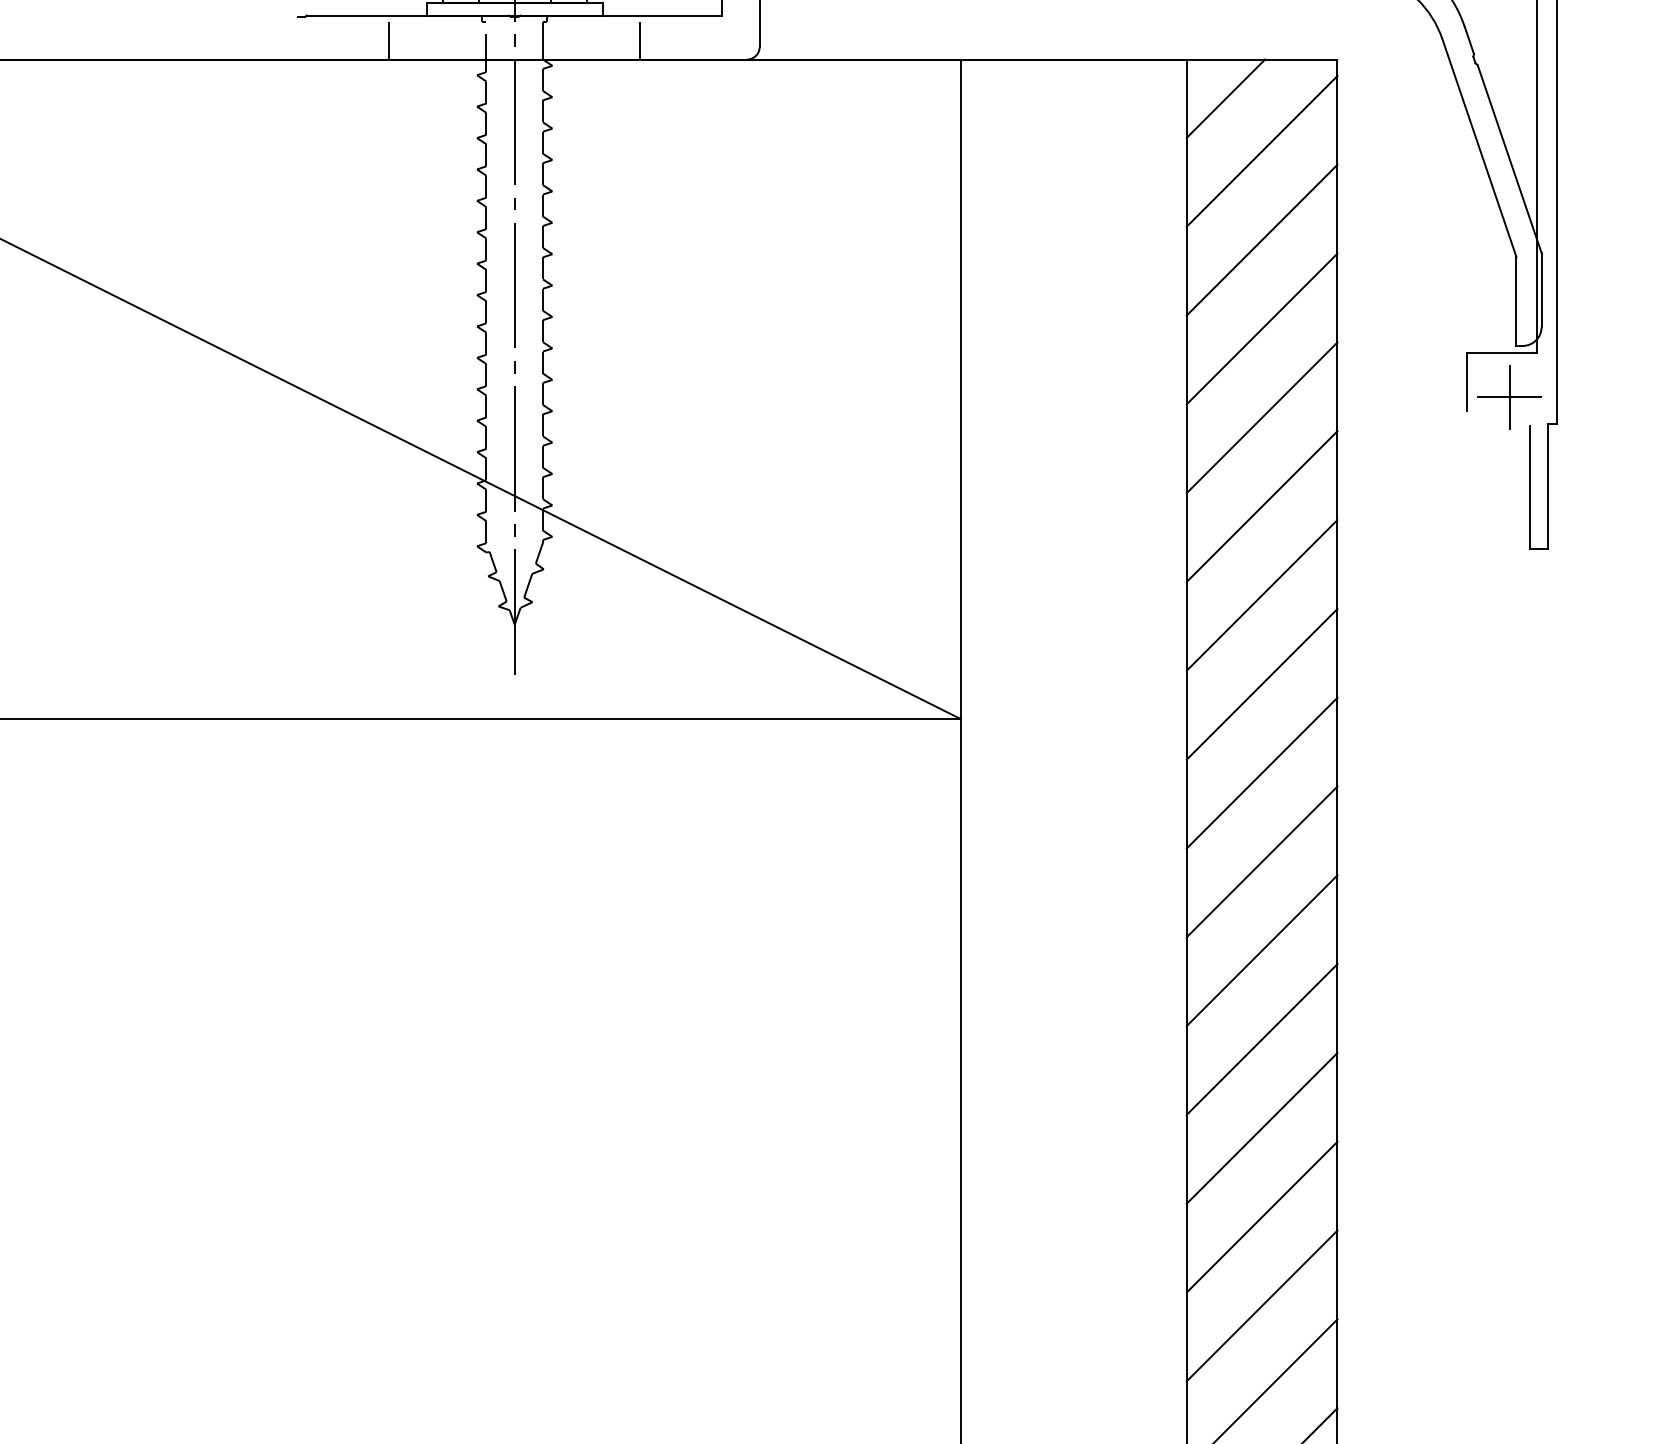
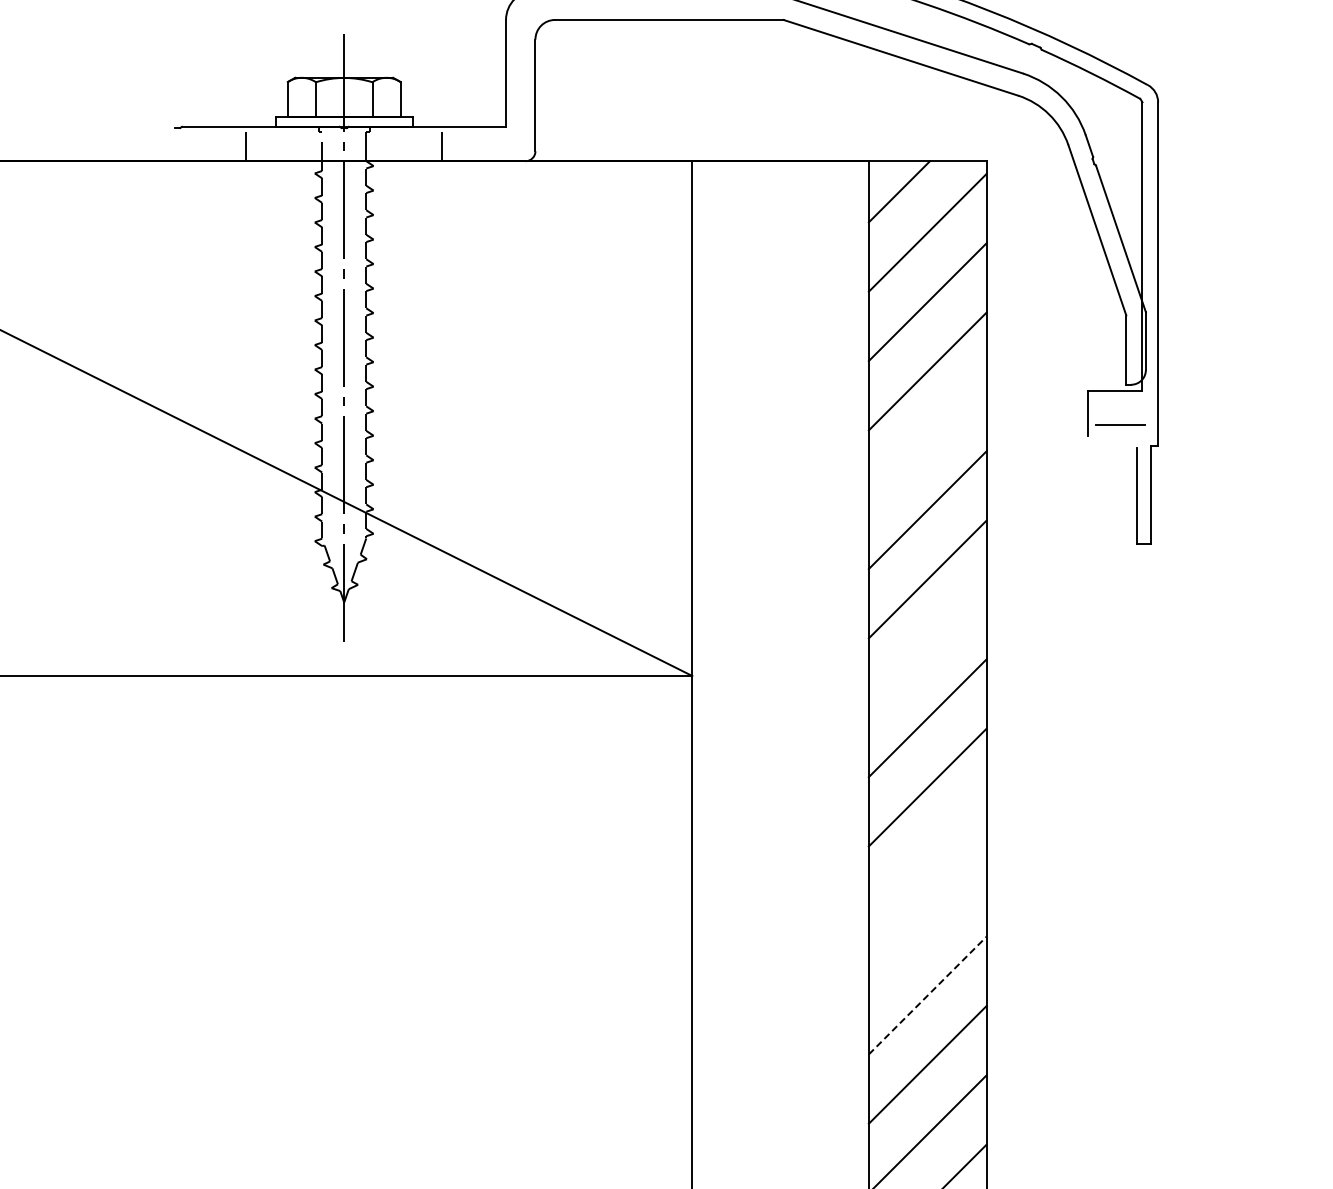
line: (1509, 396) -> (1120, 424), removed
line: (1261, 417) -> (927, 440), removed
line: (1261, 683) -> (927, 648), removed
line: (1261, 950) -> (927, 856), removed
line: (1261, 1039) -> (927, 926), removed
line: (1263, 1128) -> (928, 995), solid -> dashed

